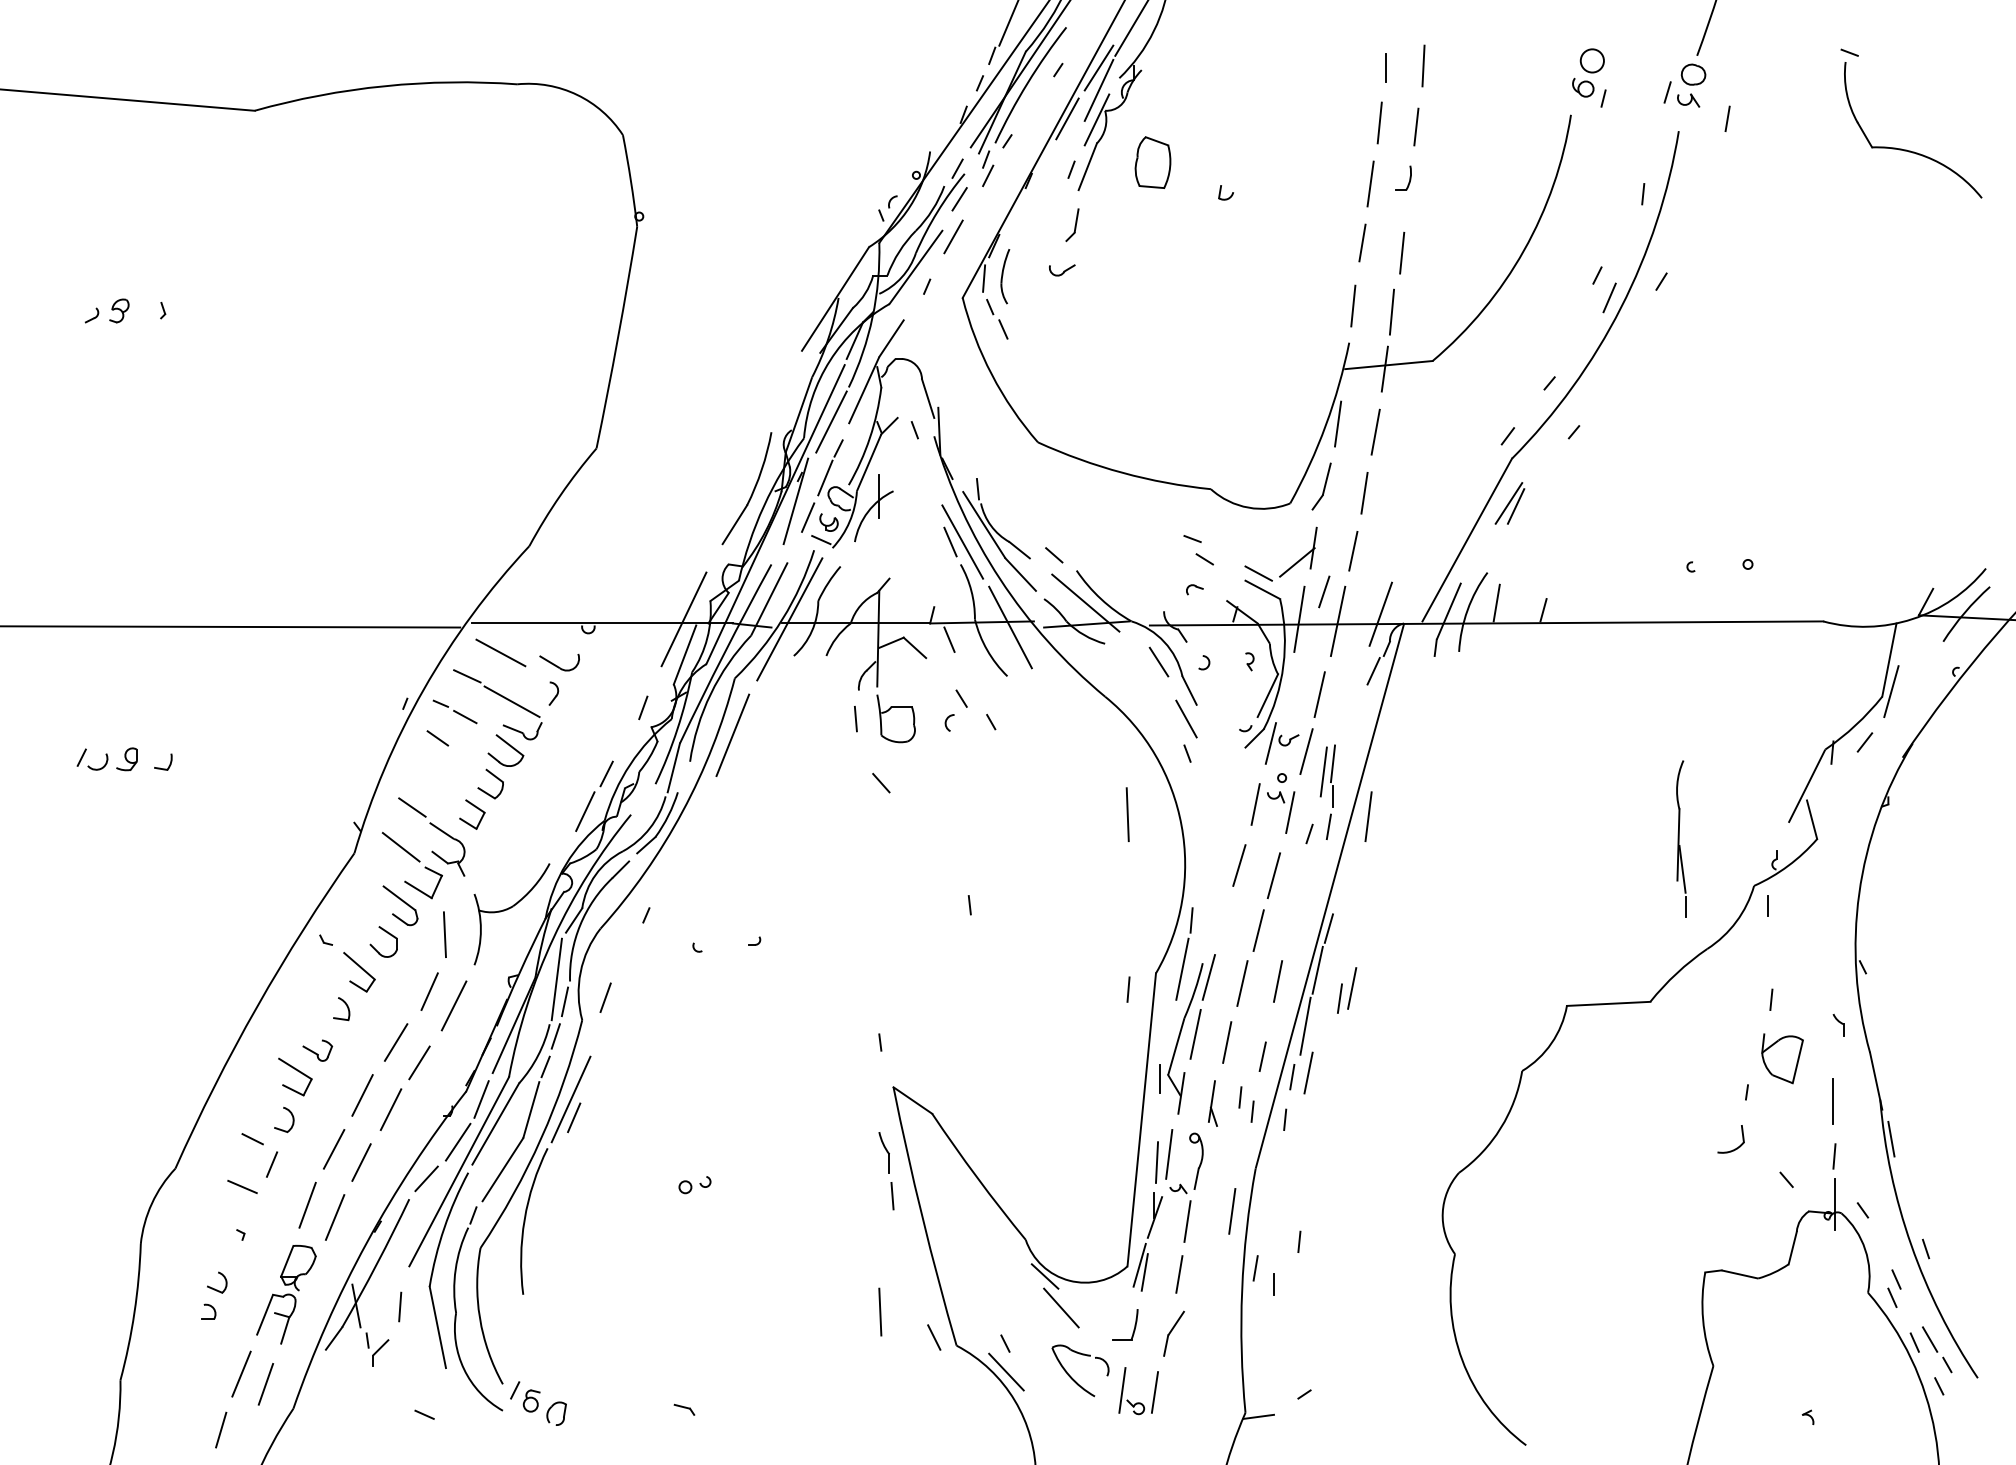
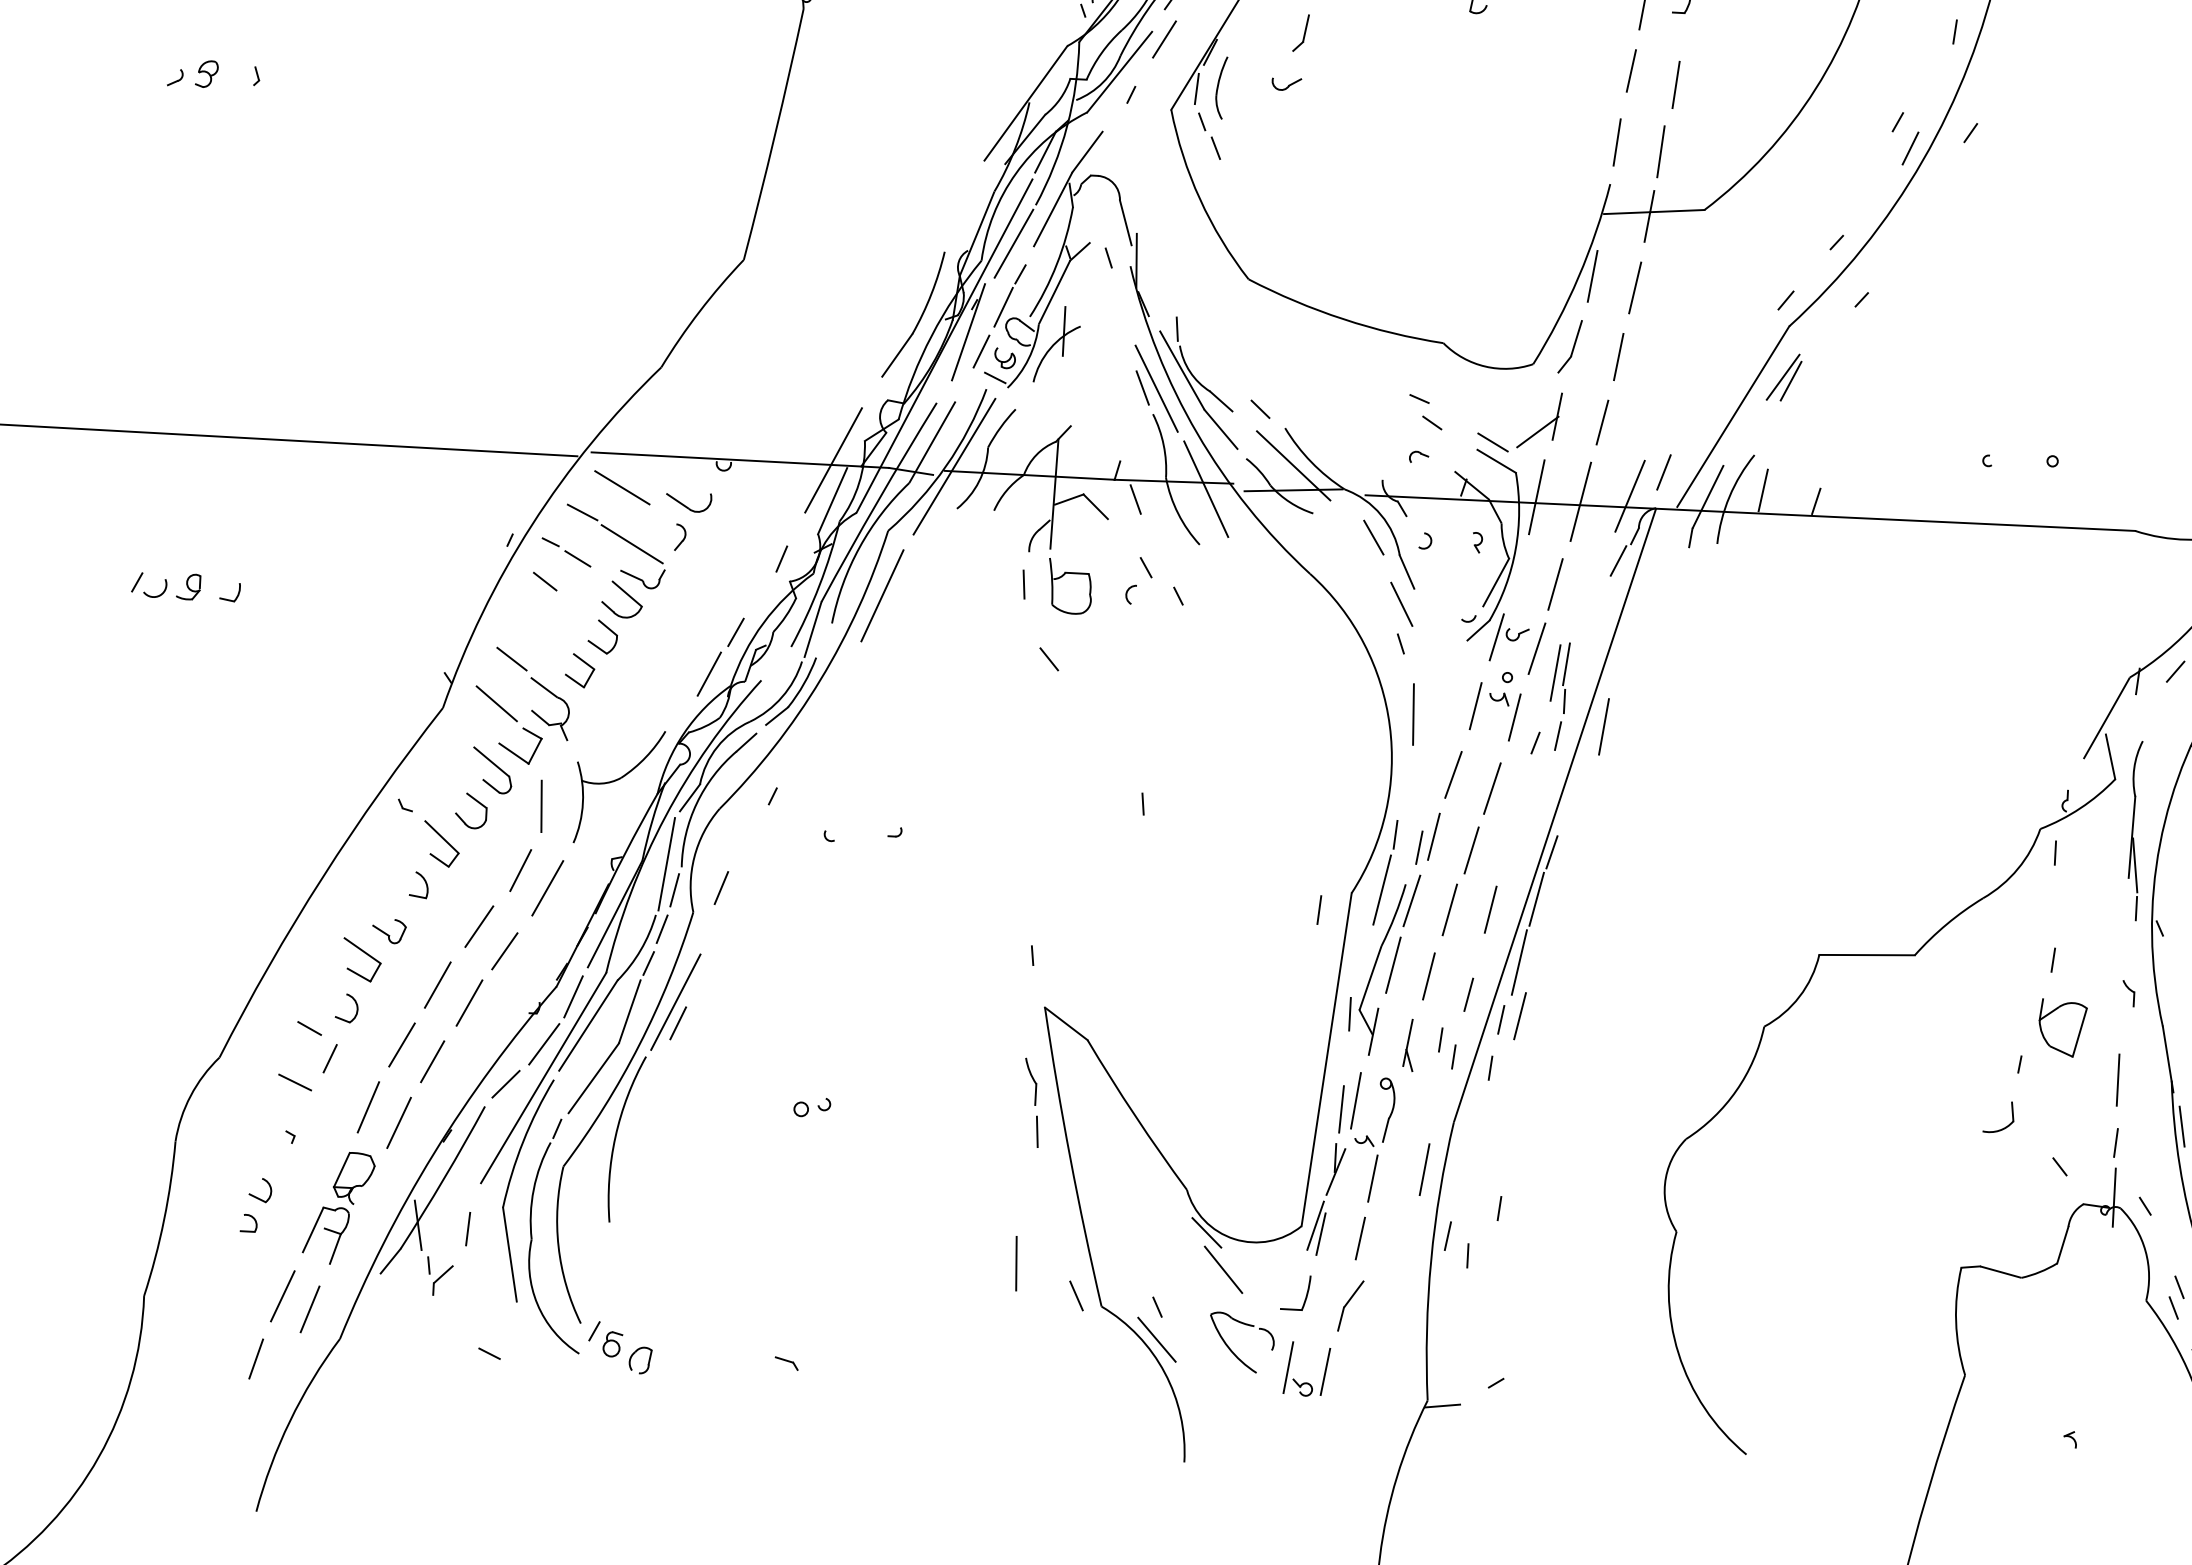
line: (1324, 591) -> (1664, 471), moved
line: (1127, 814) -> (1413, 714), moved
part: (1681, 838) -> (2135, 830), moved
part: (1347, 990) -> (1428, 838), moved

